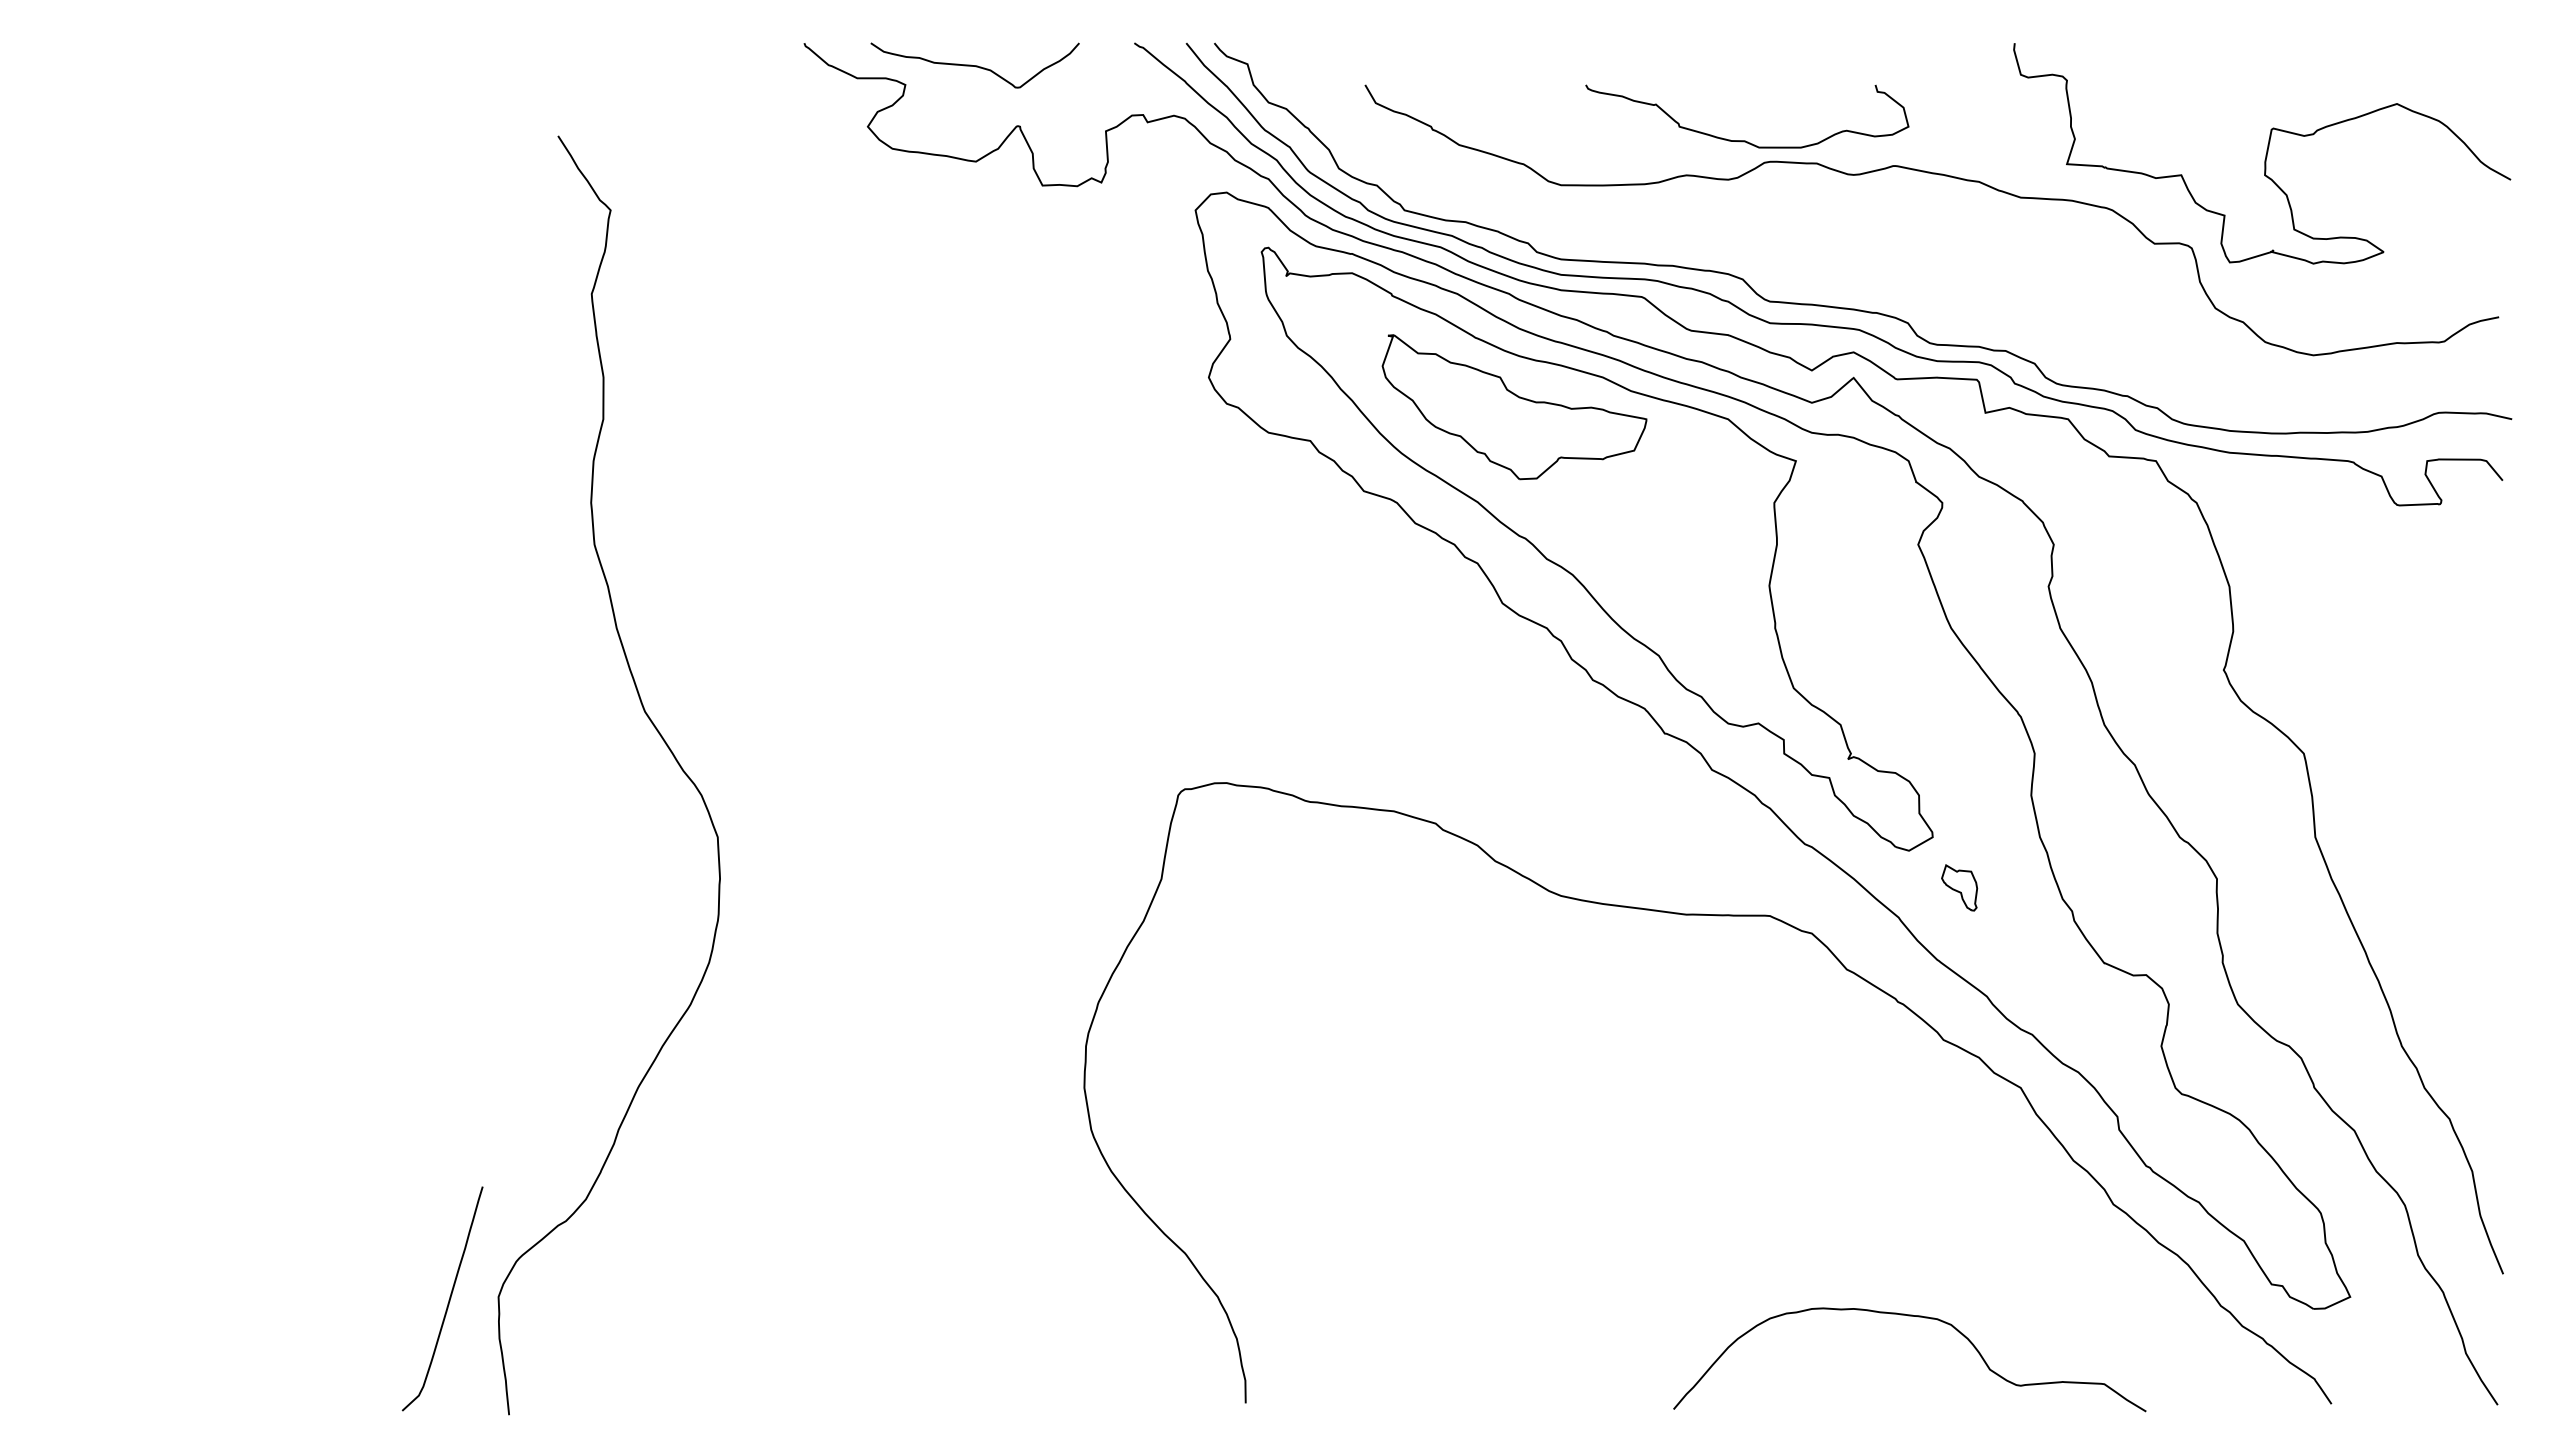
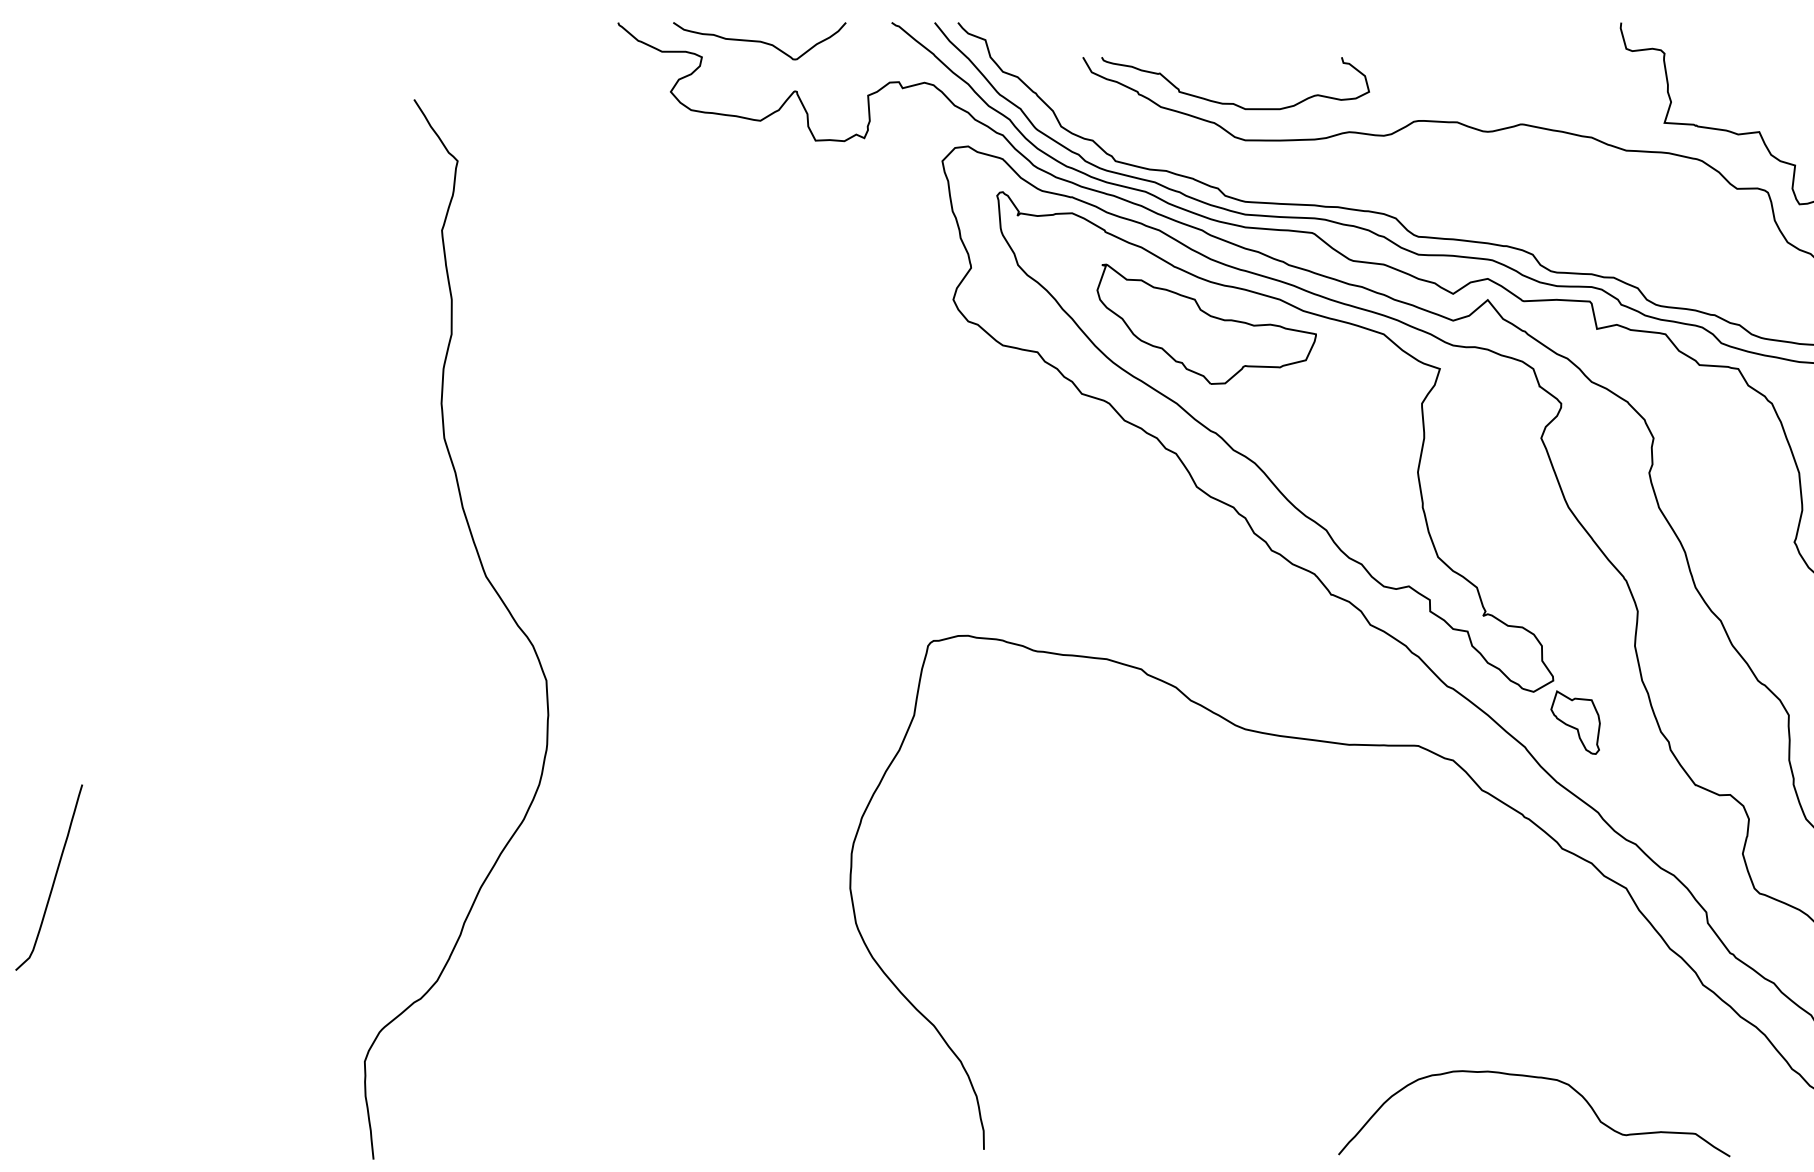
curve: (1745, 140) -> (1234, 103), moved
part: (1959, 887) -> (1575, 722), size x1.67
curve: (448, 1300) -> (53, 878), moved

